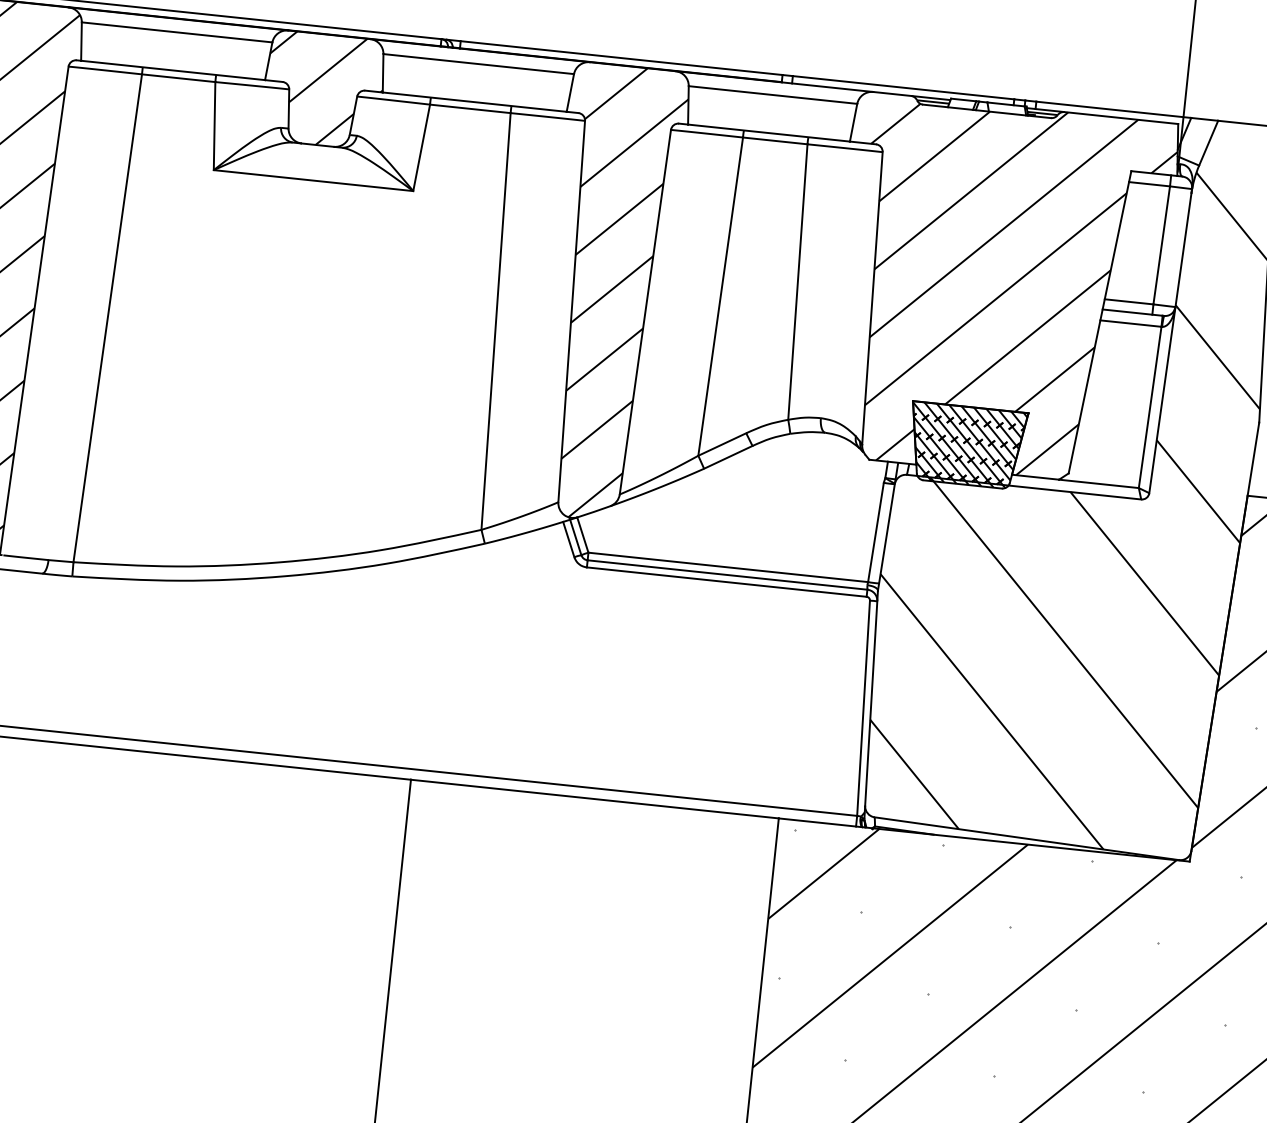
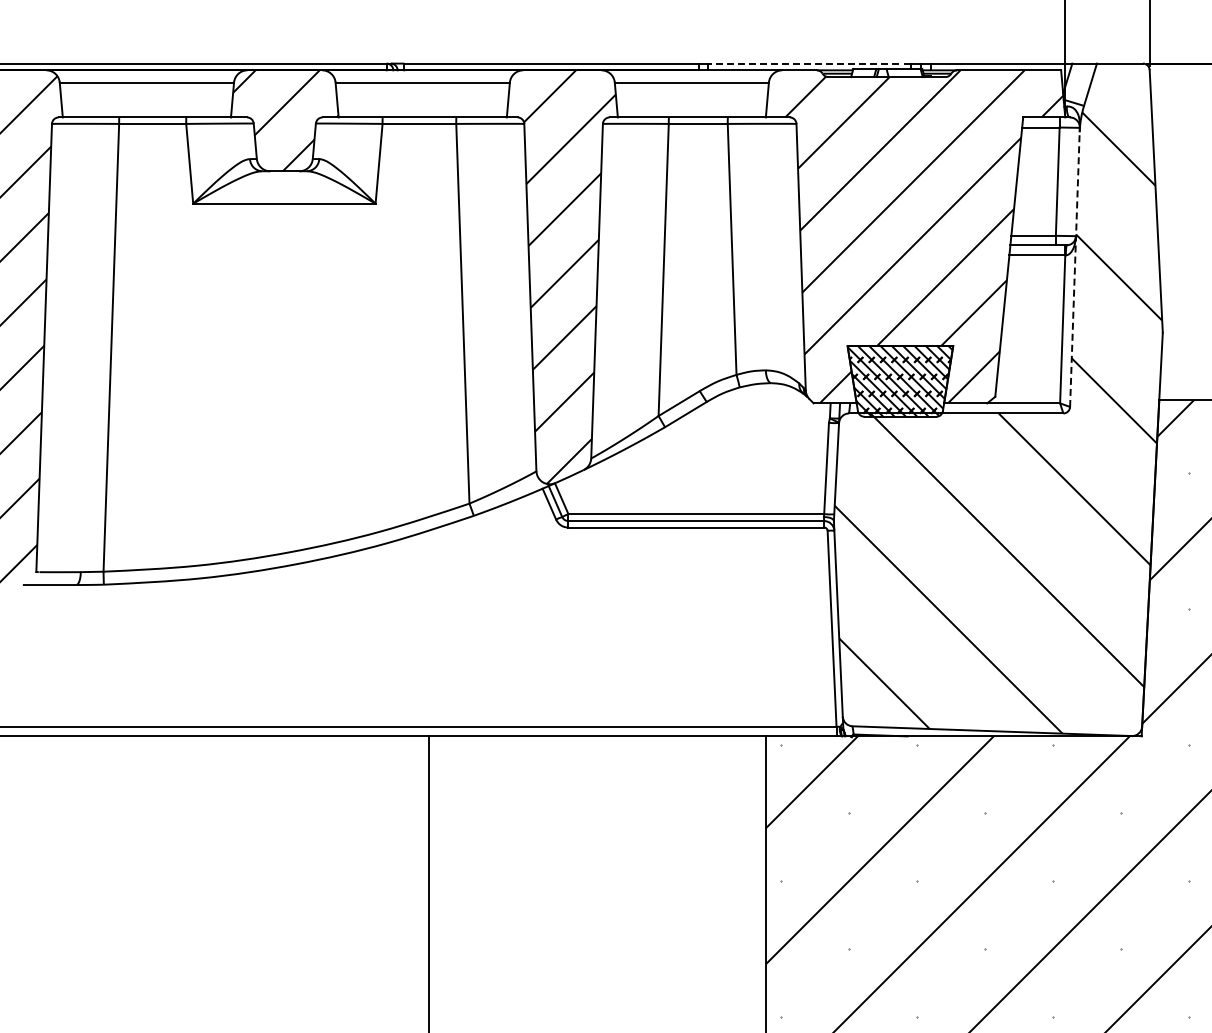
line: (902, 87) -> (808, 63), solid -> dashed
line: (1169, 343) -> (1074, 269), solid -> dashed

